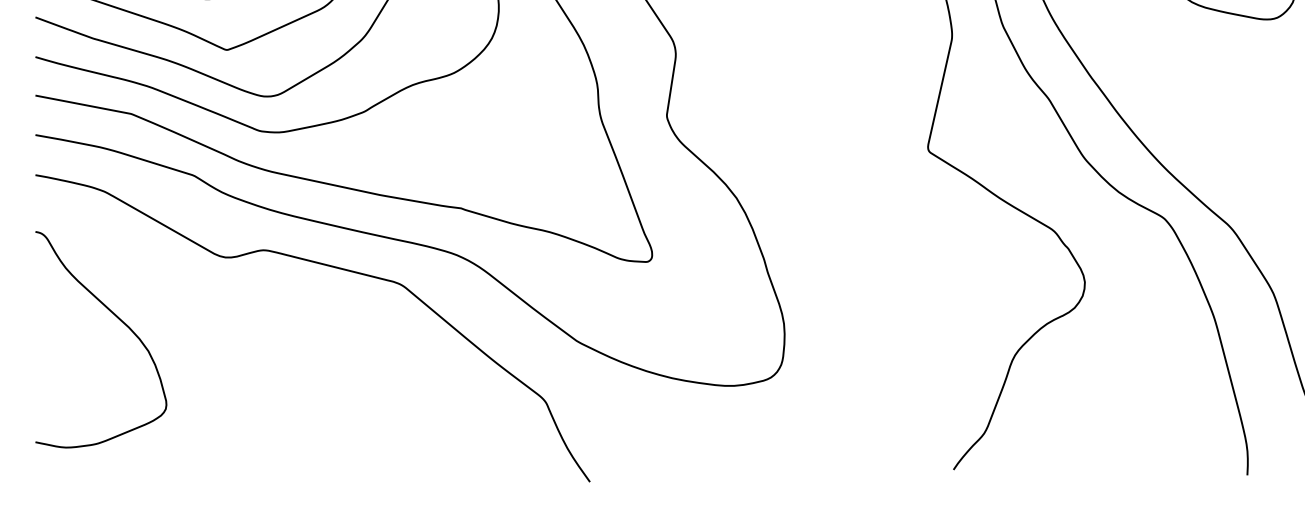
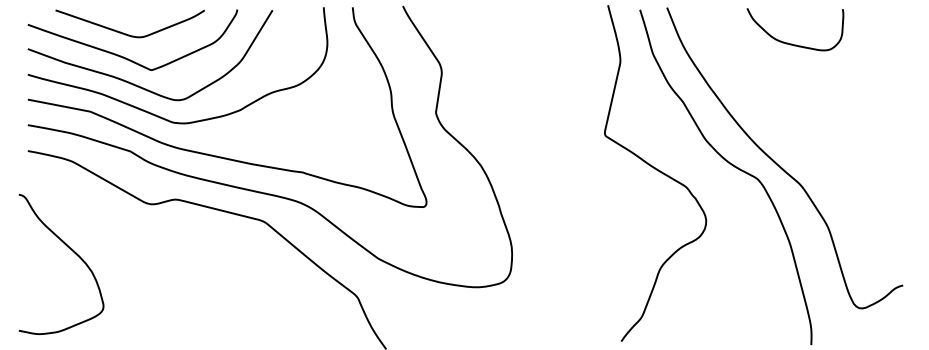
curve: (118, 319) -> (72, 251), moved

